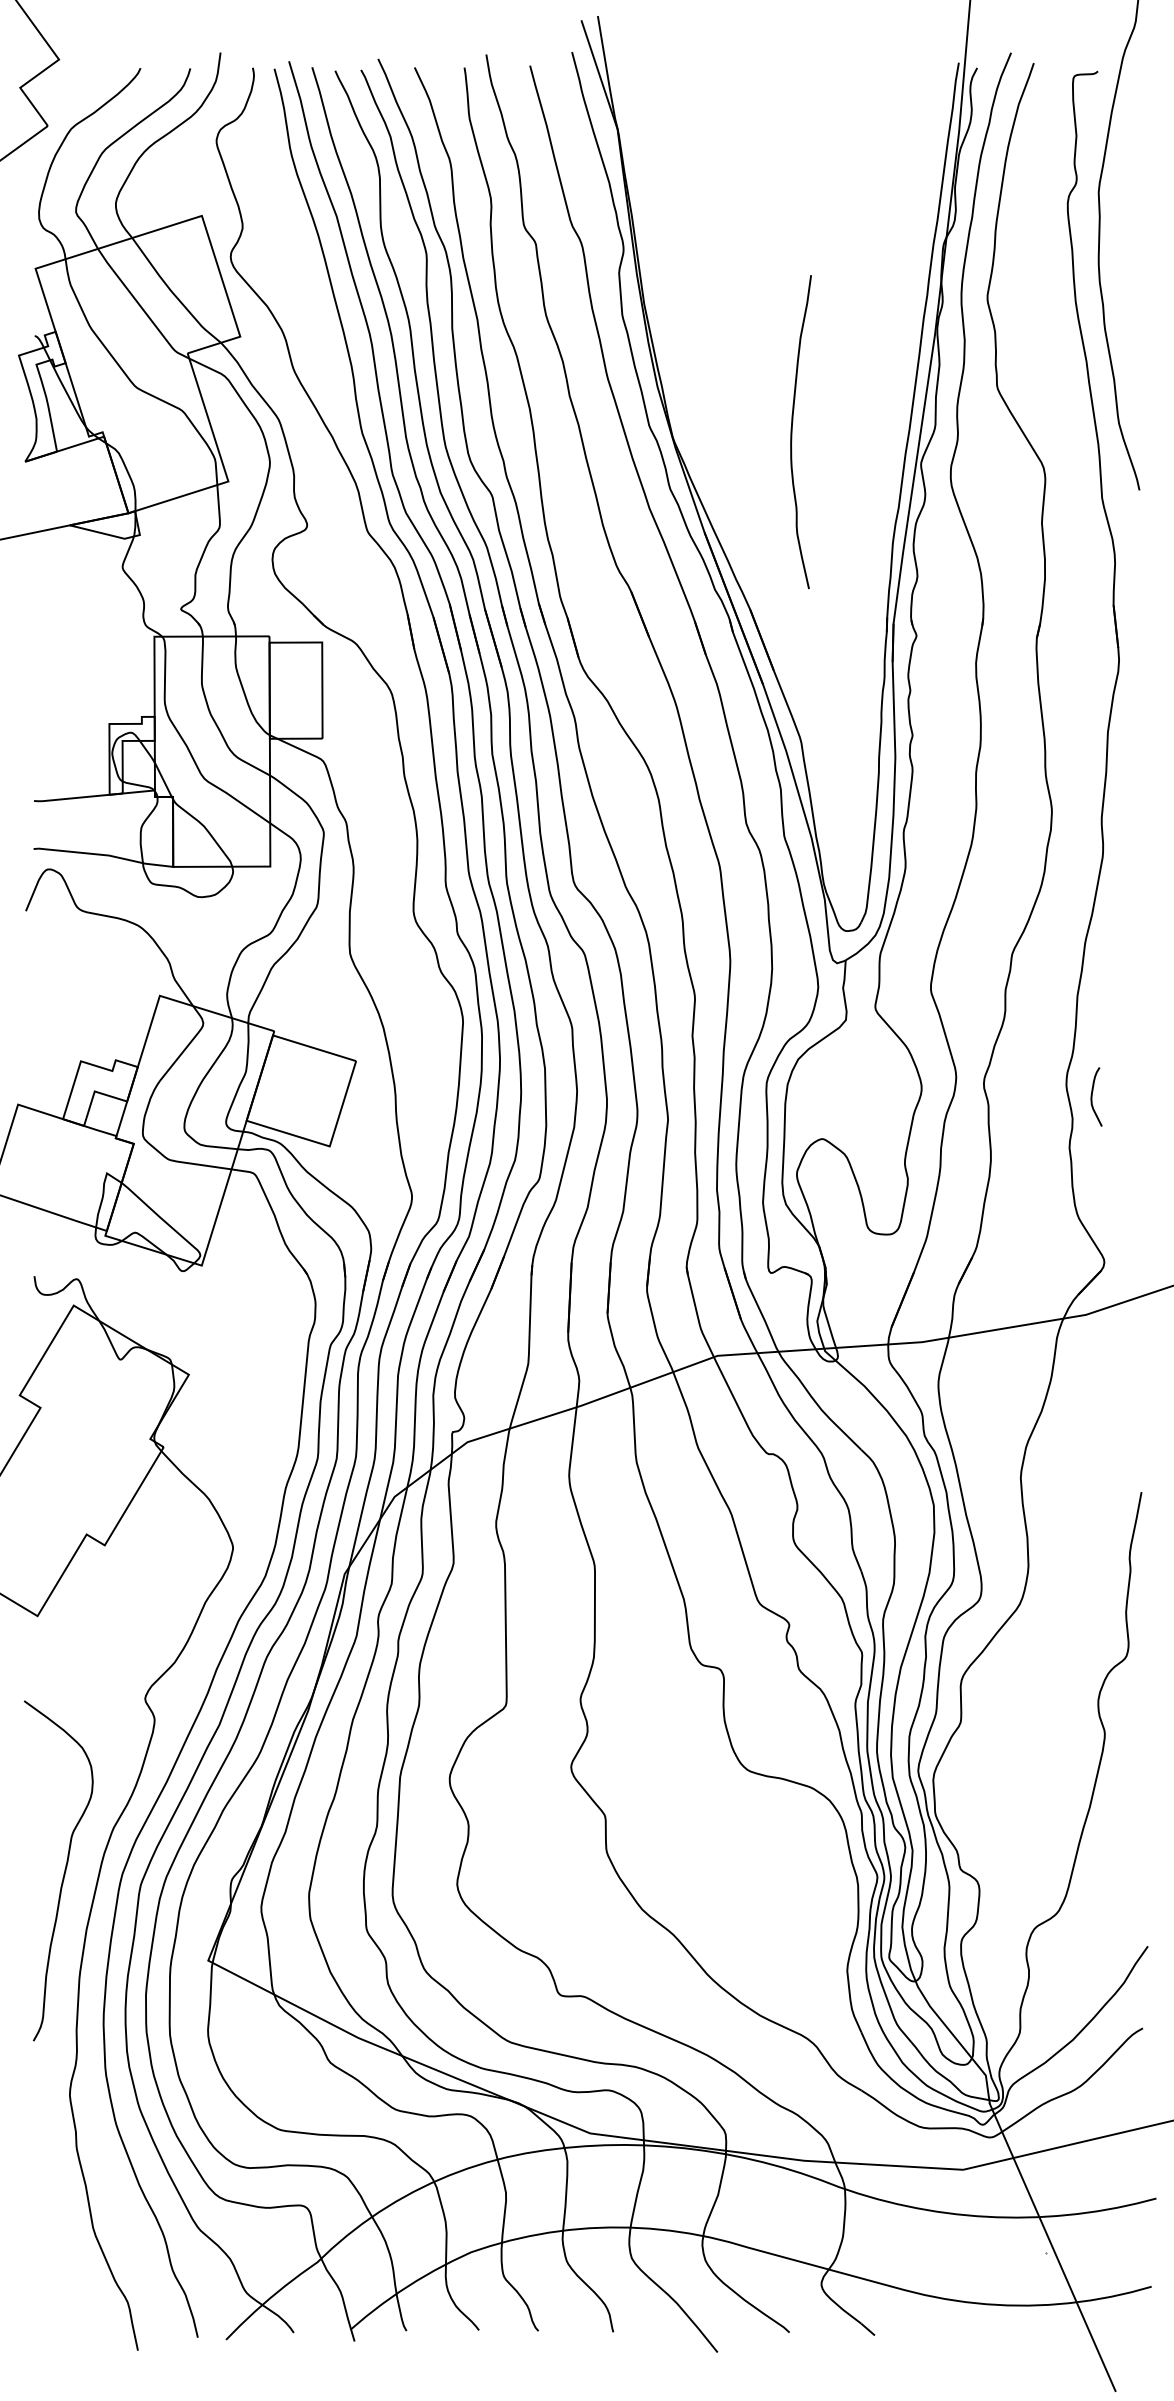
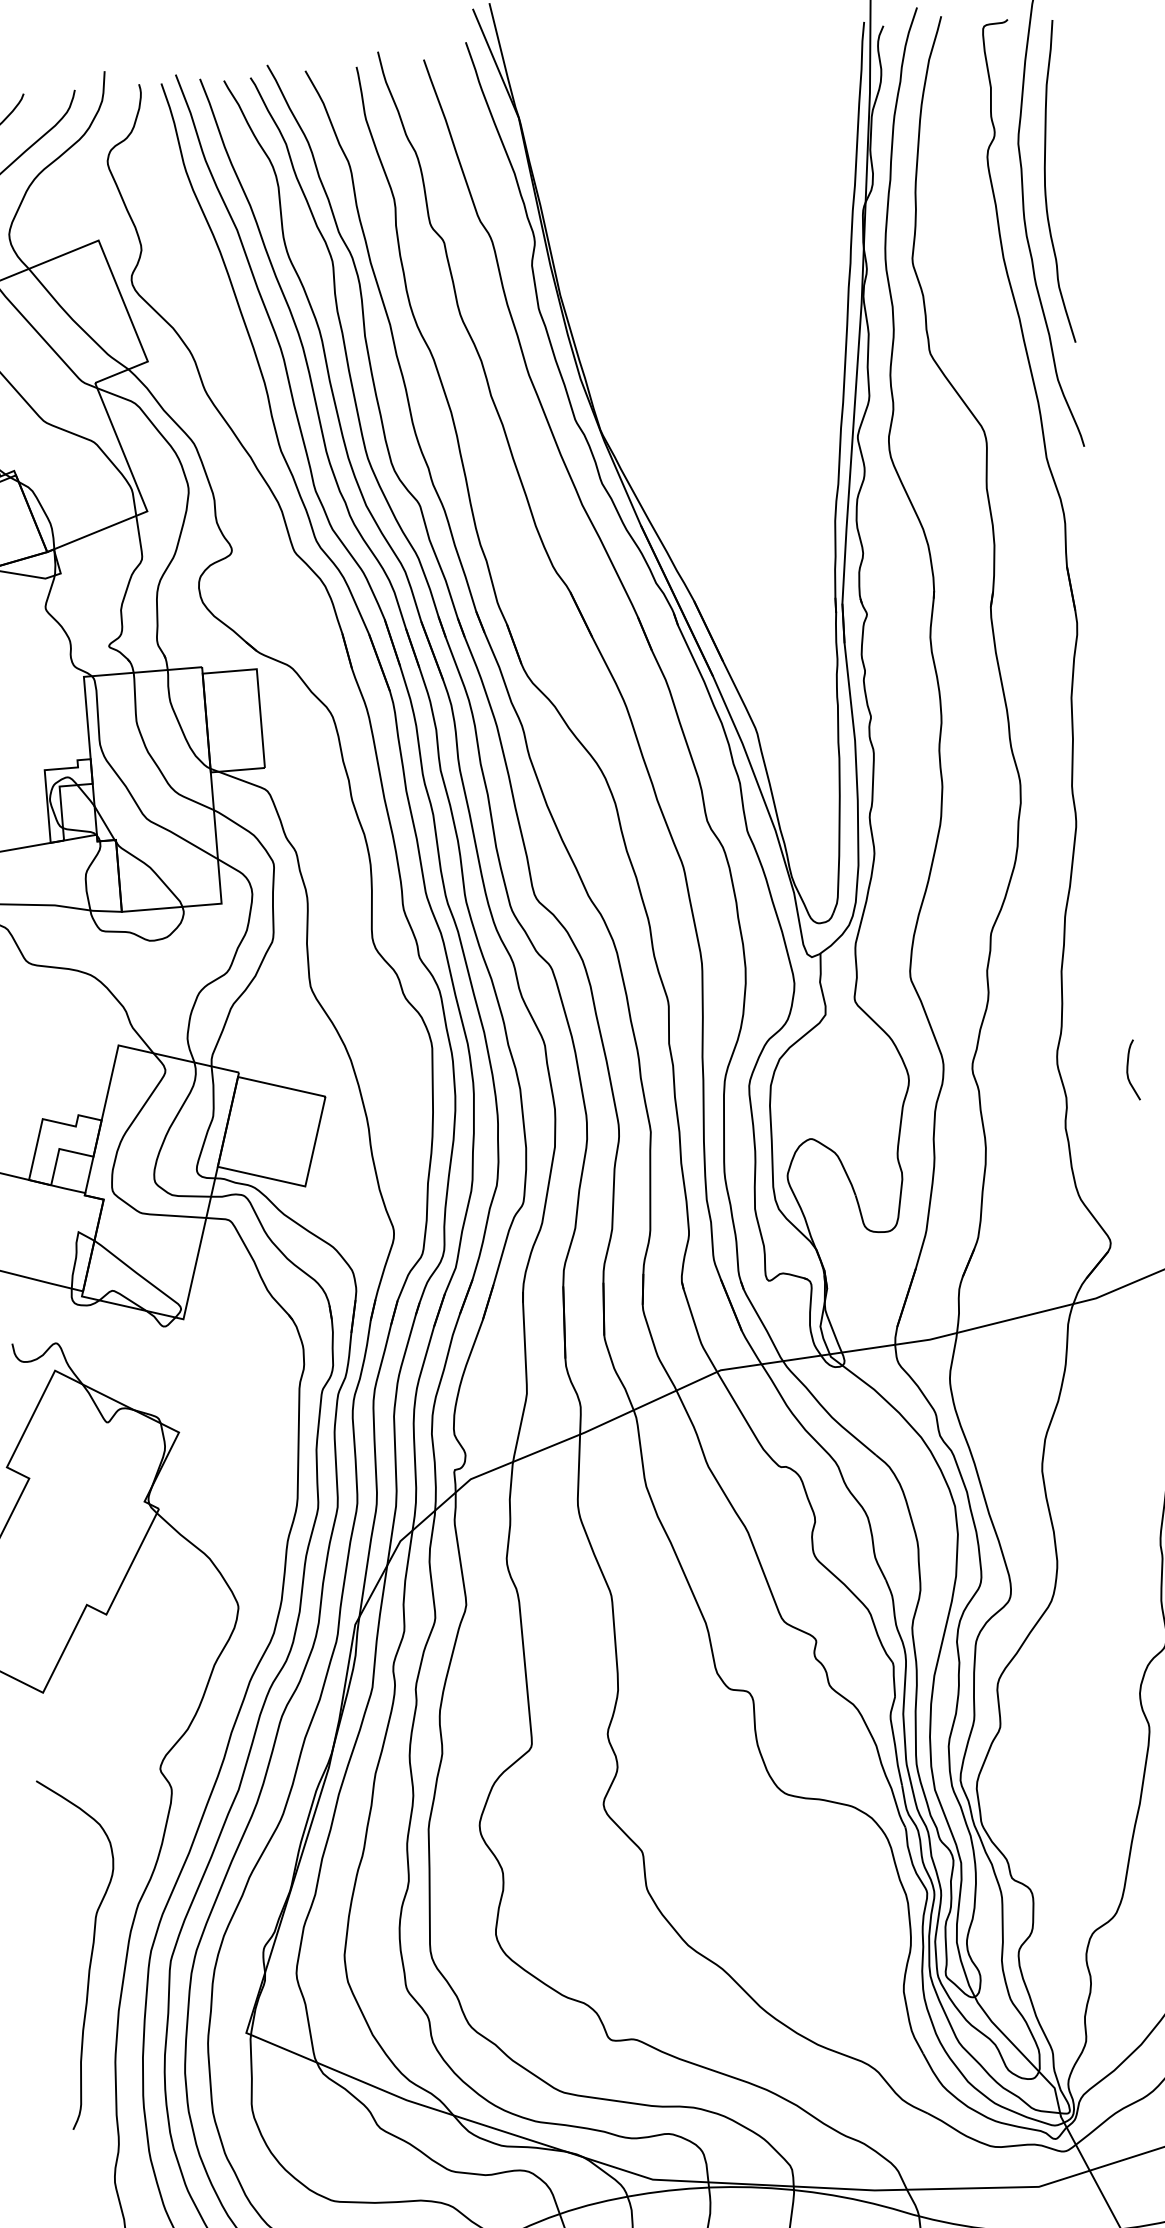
curve: (792, 432) -> (1046, 183), moved
curve: (1092, 1096) -> (1128, 1070), moved

